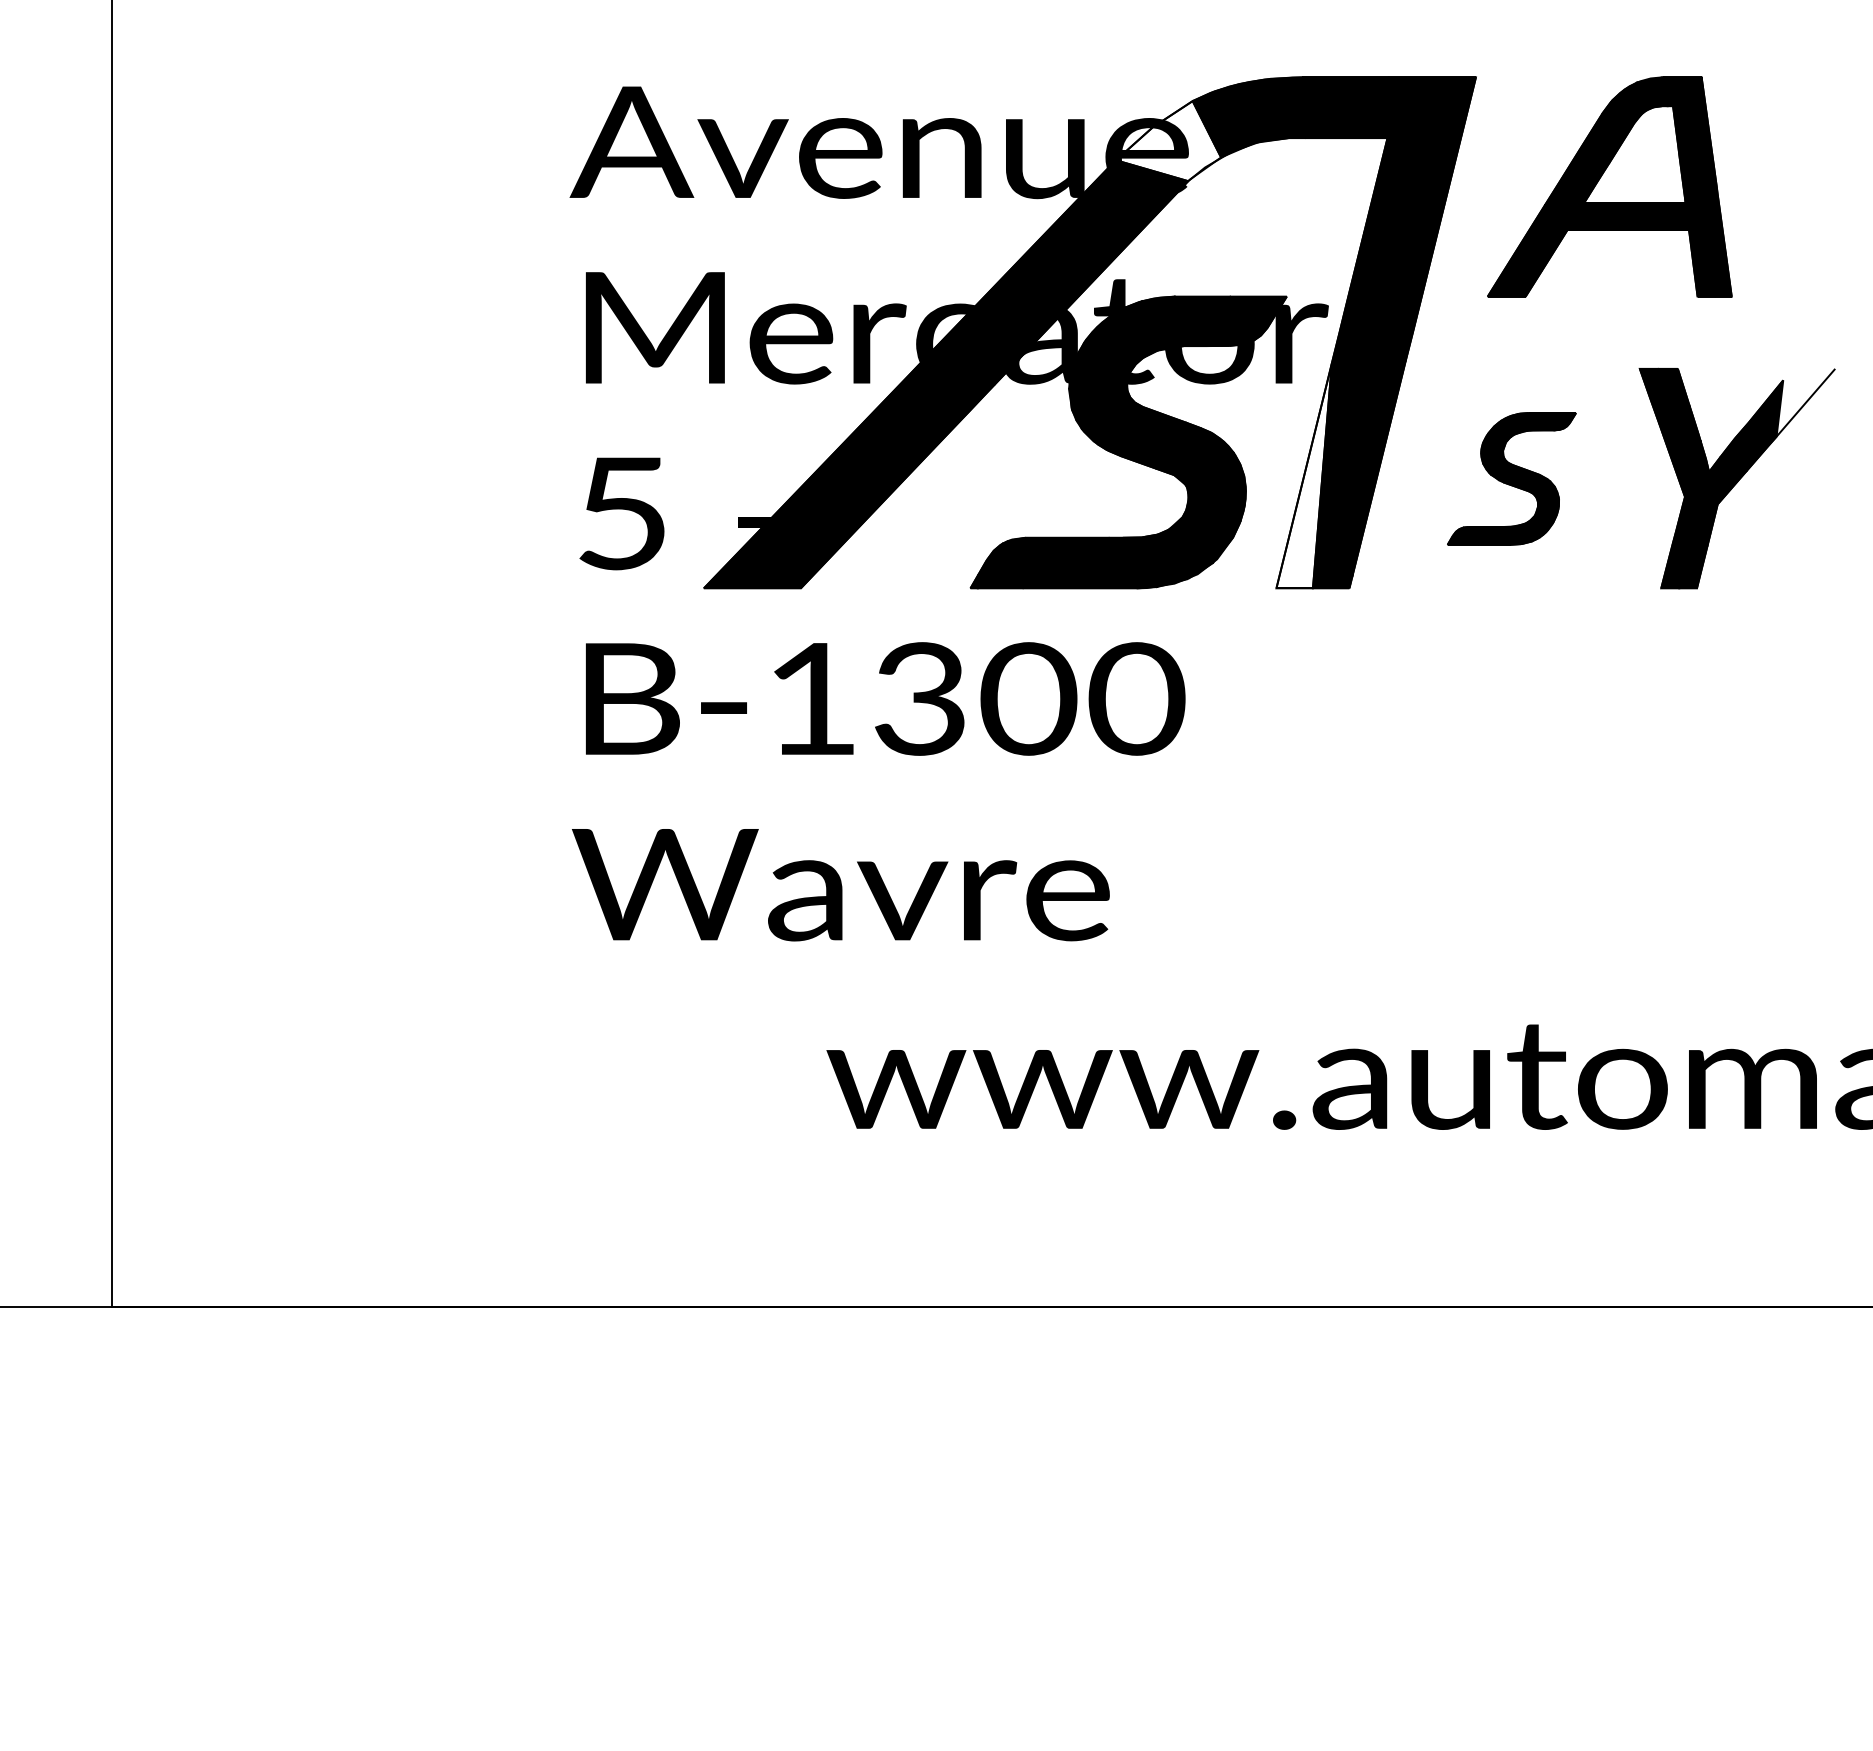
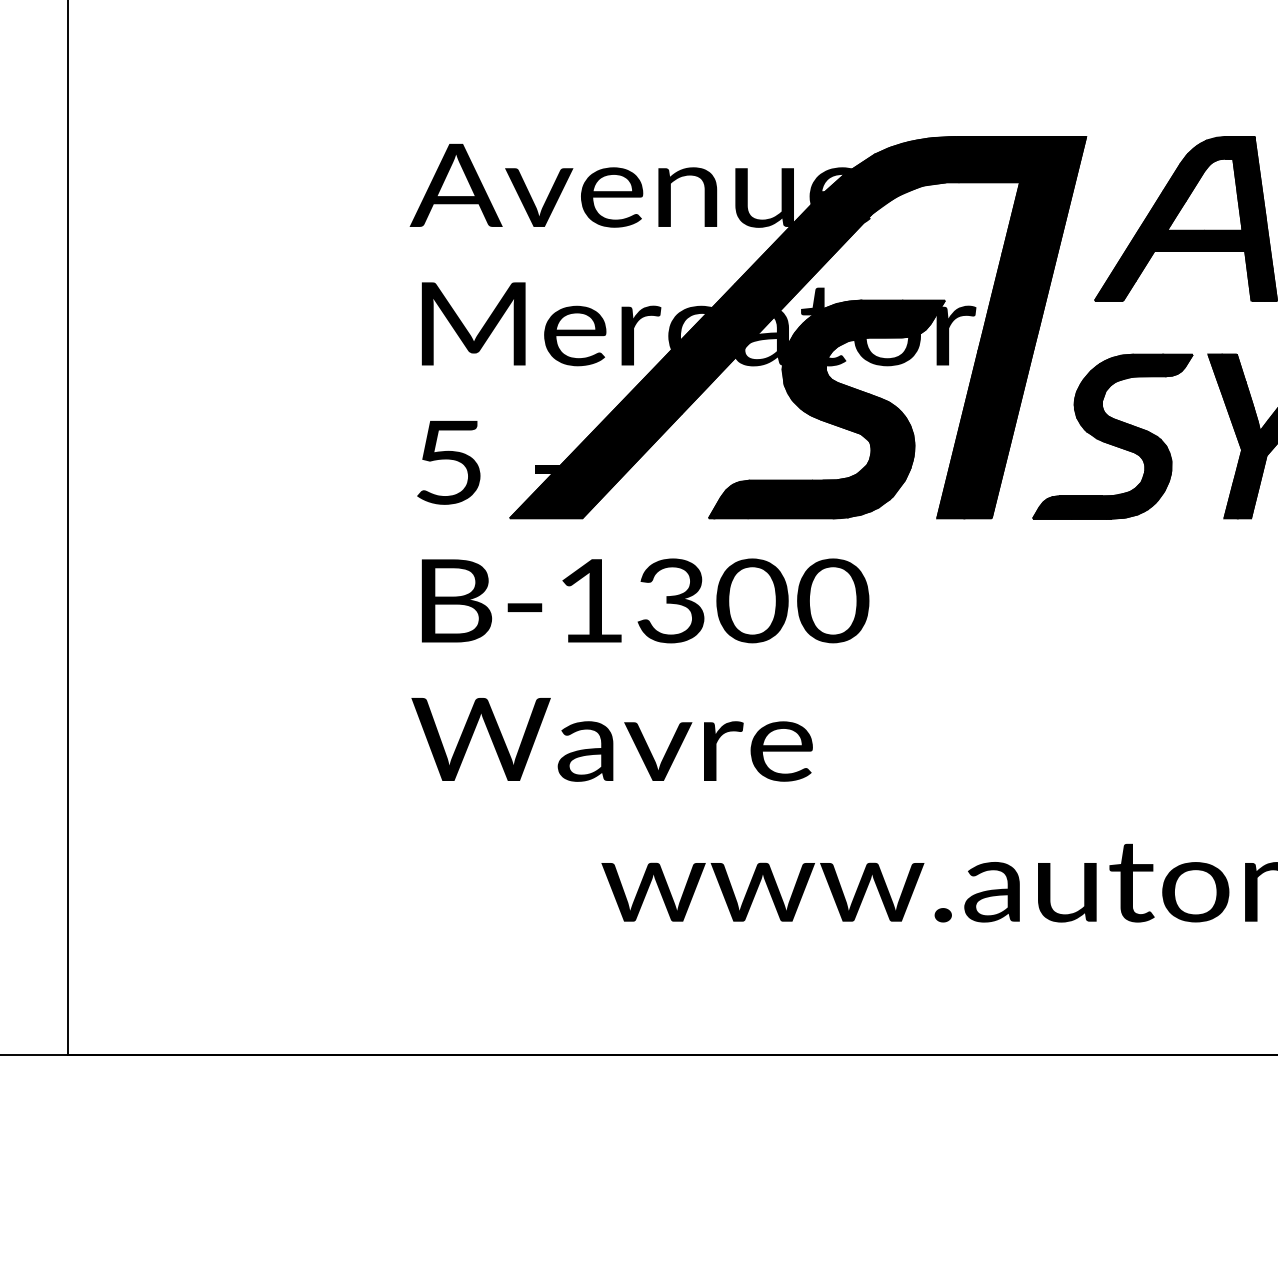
fill: (1168, 141) -> (856, 184), added
fill: (1303, 475) -> (957, 434), added
part: (1511, 478) -> (1112, 436), size x1.67

